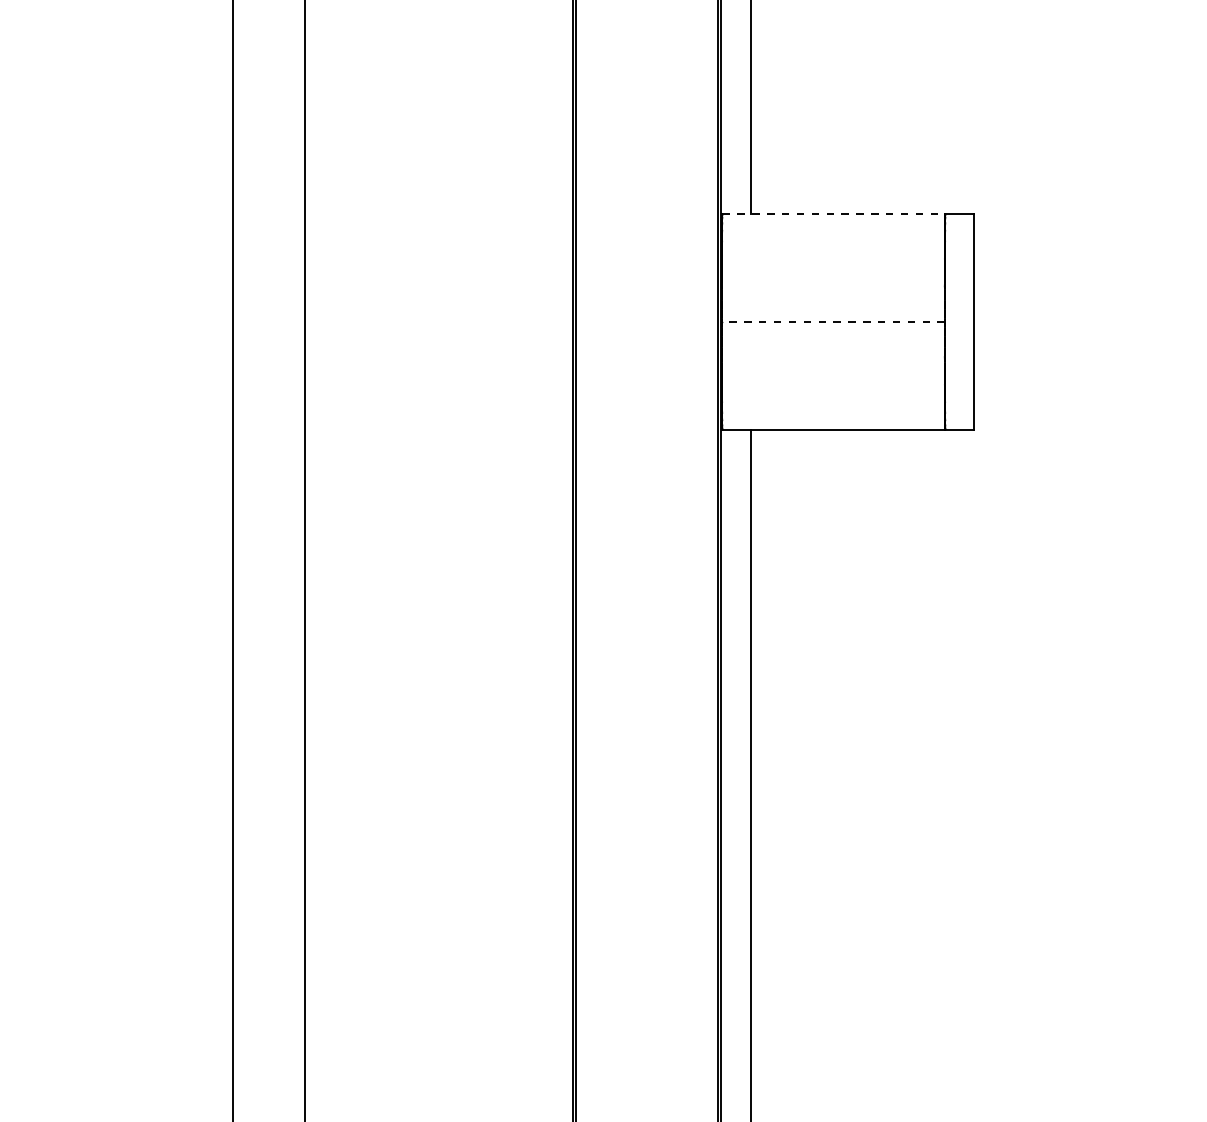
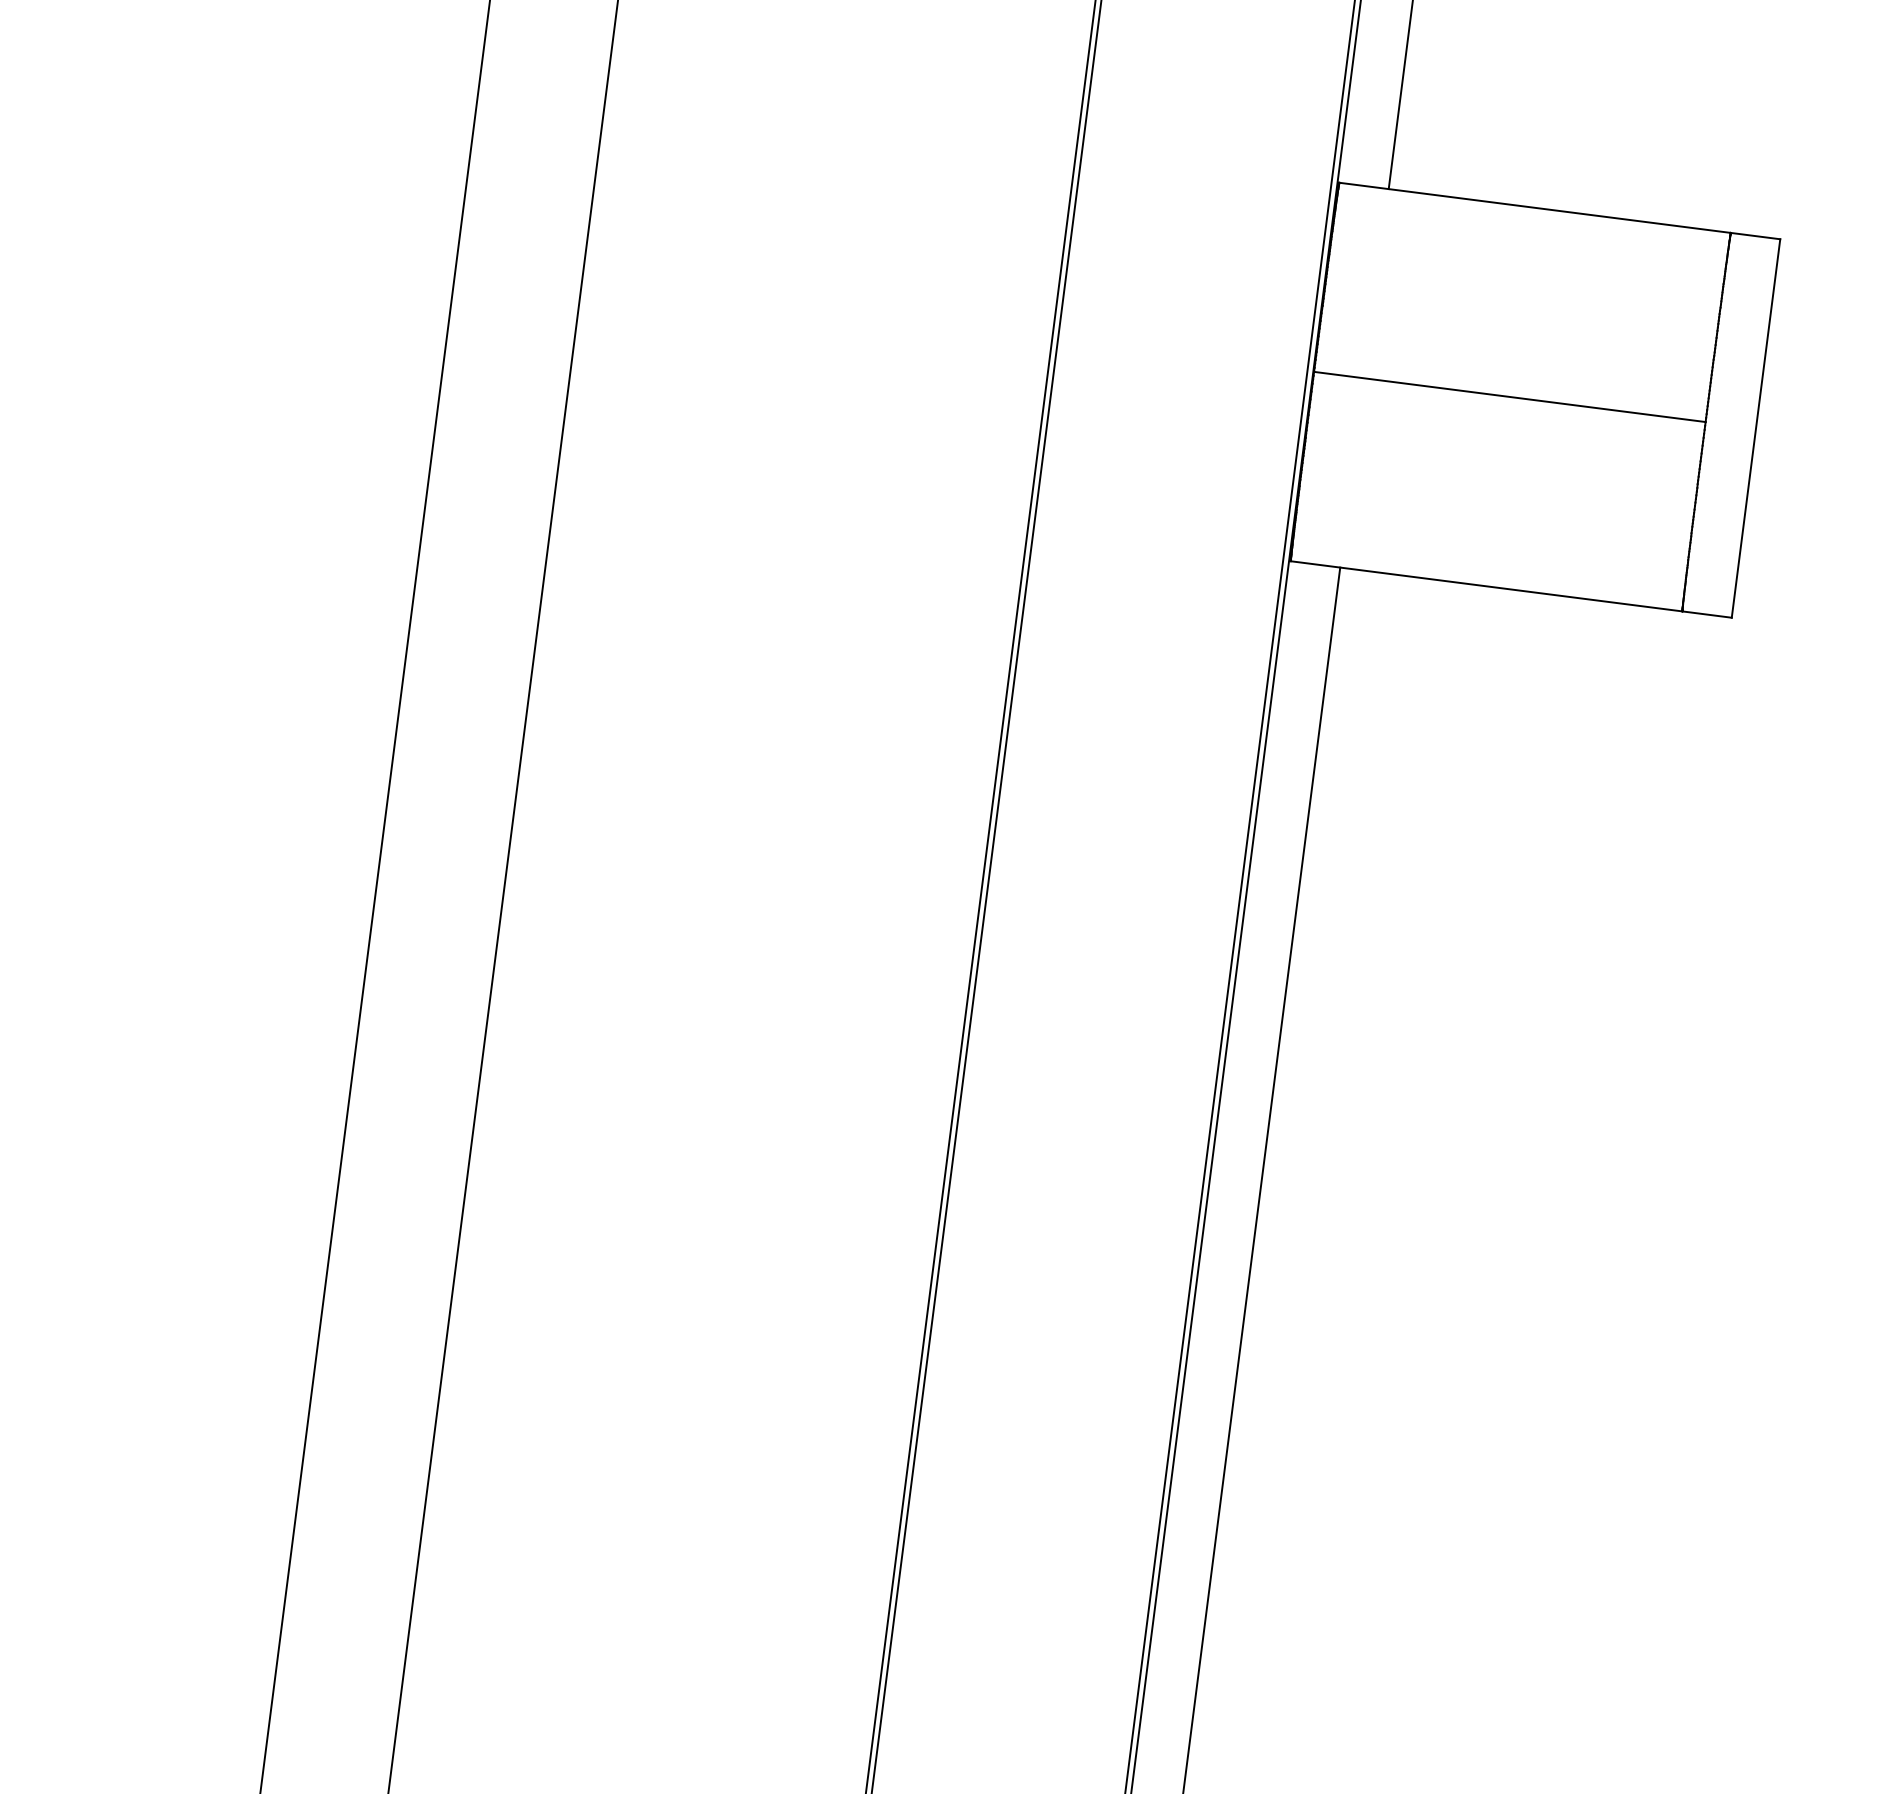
line: (834, 214) -> (1536, 208), dashed -> solid
line: (832, 321) -> (1508, 396), dashed -> solid

